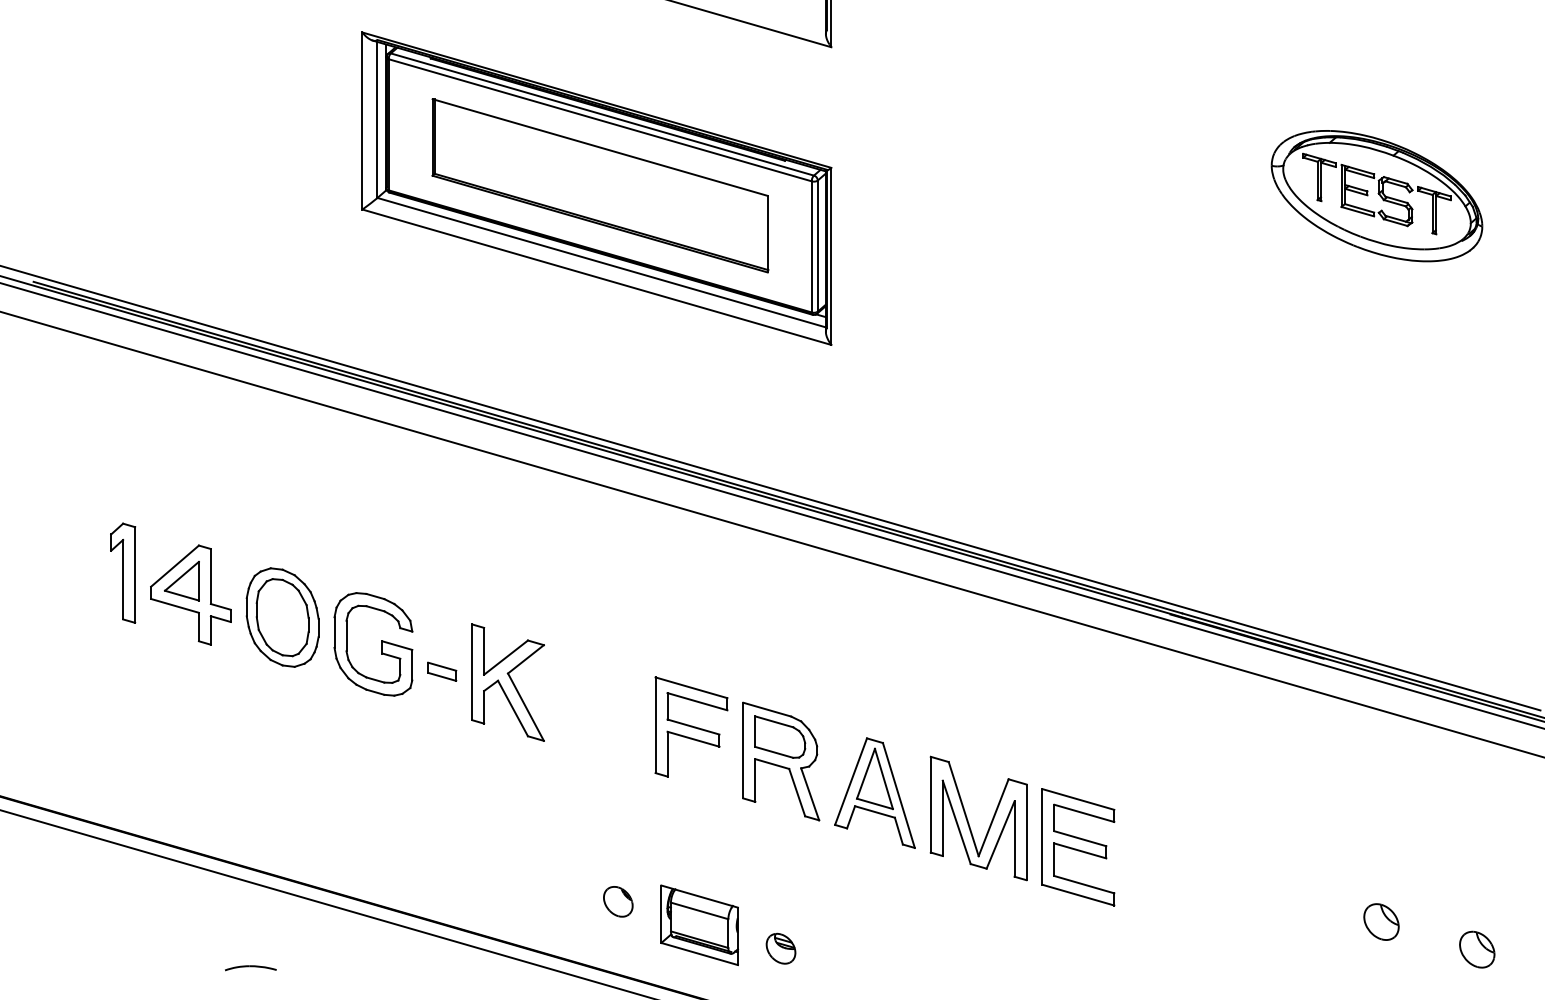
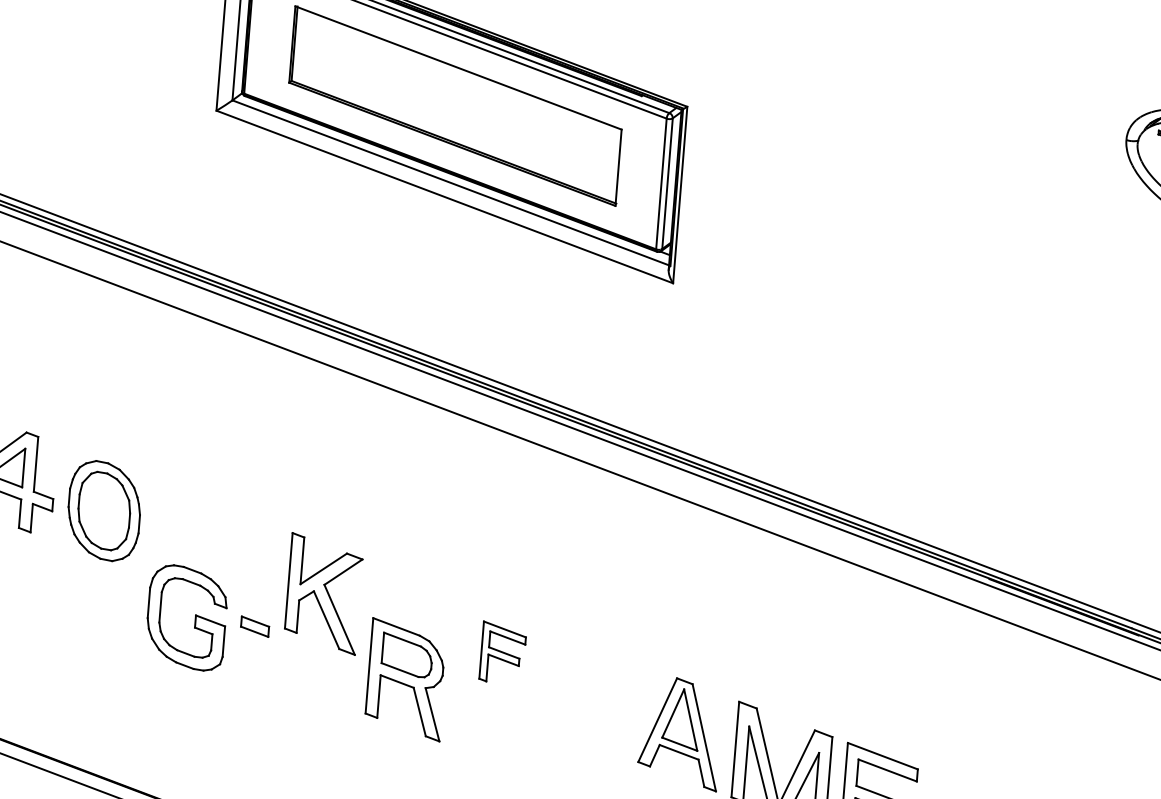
part: (381, 644) -> (194, 618), moved
part: (442, 671) -> (255, 626), moved
part: (691, 726) -> (503, 652), size x0.6
part: (781, 761) -> (406, 679), moved

